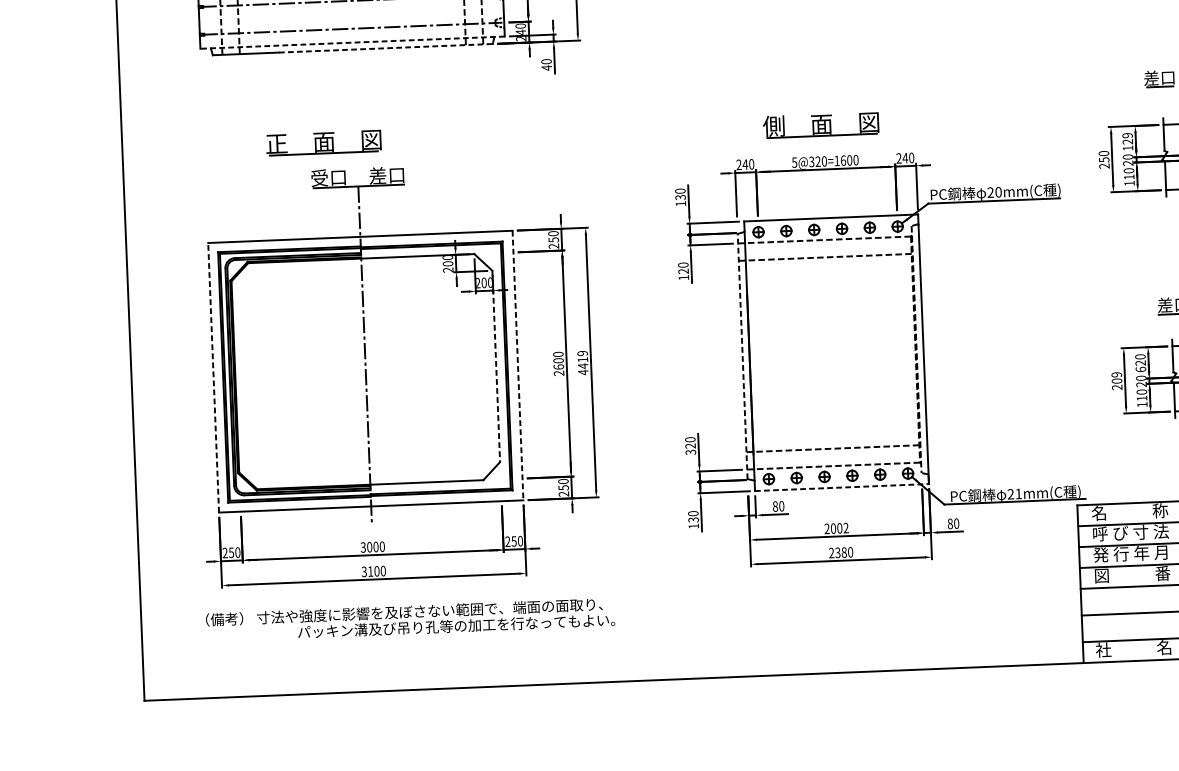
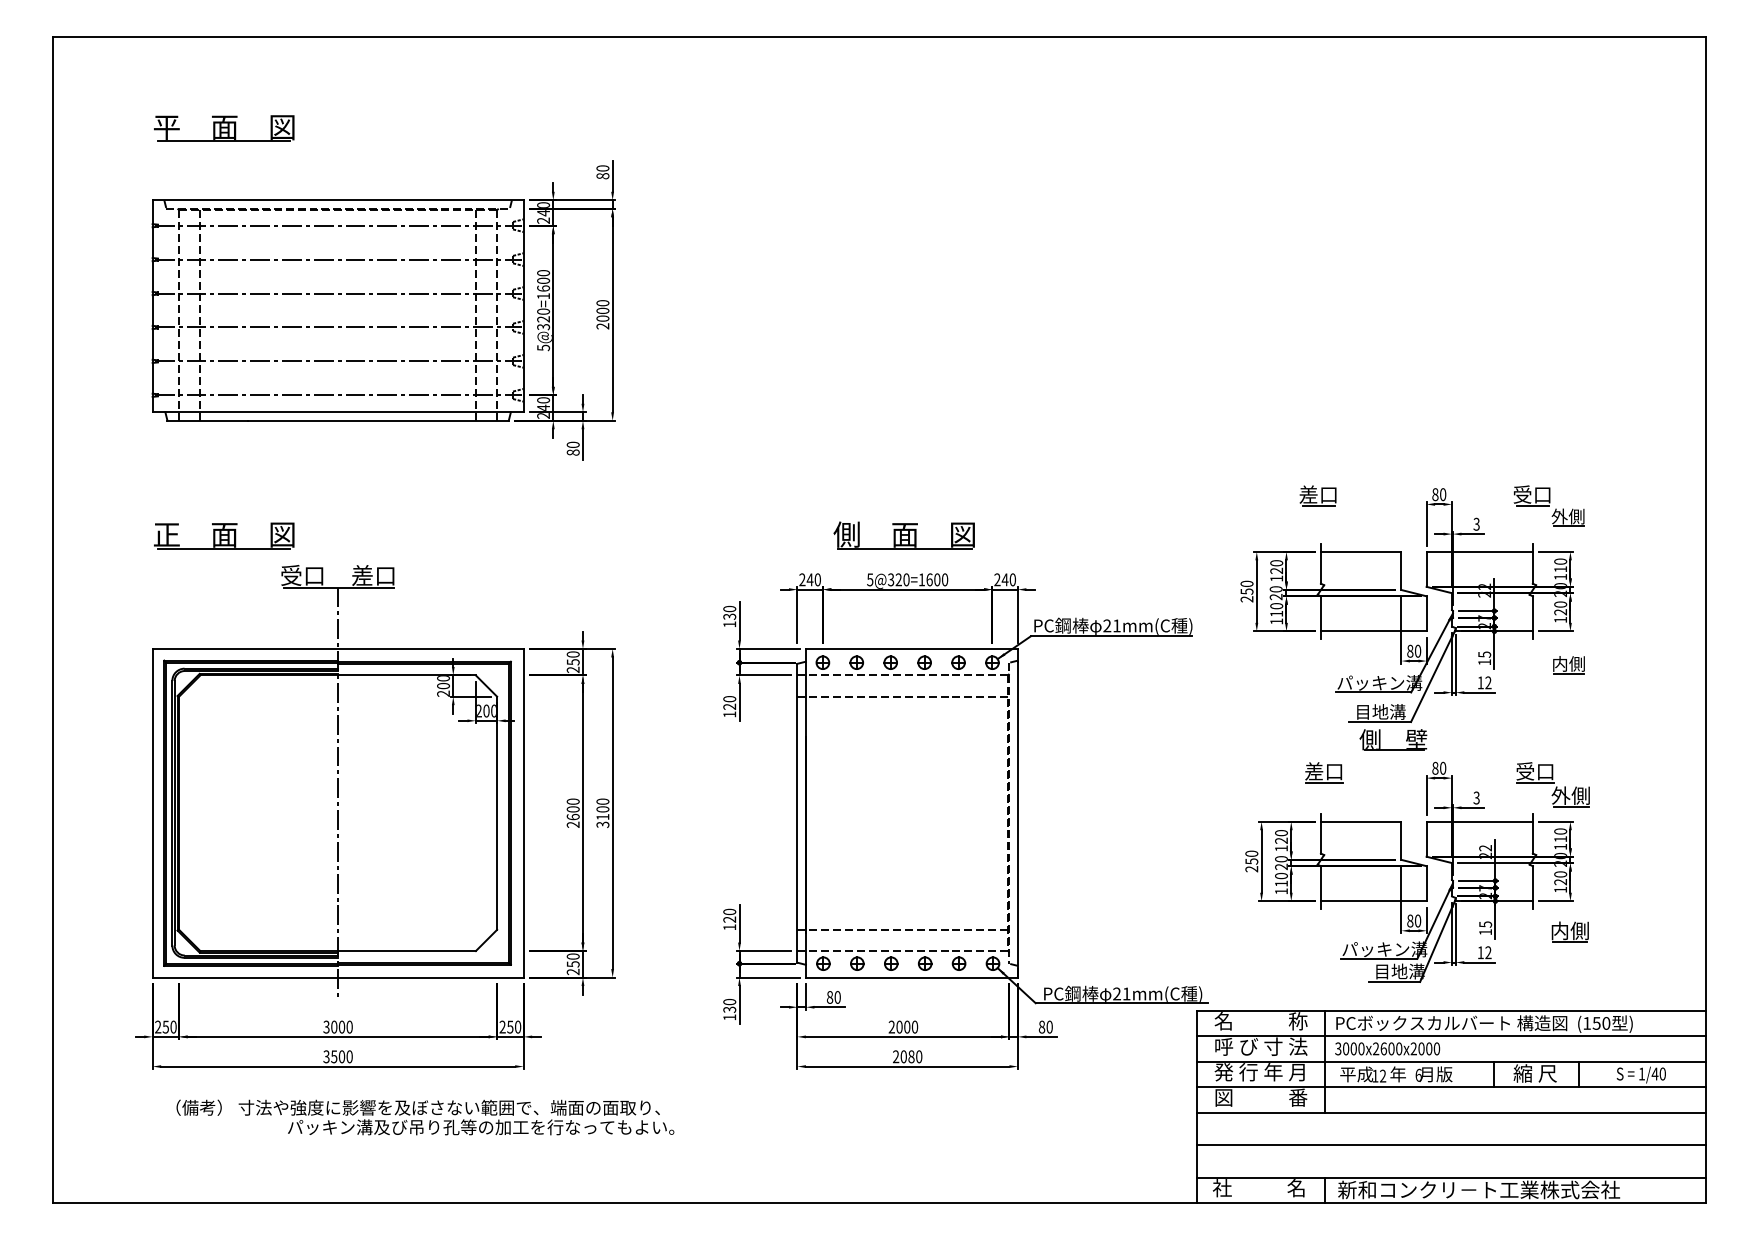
line: (352, 42) -> (337, 412), dashed -> solid
line: (385, 48) -> (378, 420), dashed -> solid
text: (546, 67) -> (572, 452), 40 -> 80
text: (1127, 135) -> (1276, 563), 129 -> 120
part: (324, 142) -> (224, 535), moved
text: (998, 191) -> (1116, 625), 20mm(C -> 21mm(C
line: (742, 355) -> (797, 812), dashed -> solid
text: (582, 363) -> (602, 813), 4419 -> 3100
line: (517, 365) -> (523, 813), dashed -> solid
line: (496, 366) -> (497, 813), dashed -> solid
text: (1140, 369) -> (1281, 848), 620 -> 120
line: (213, 377) -> (152, 812), dashed -> solid
text: (1116, 377) -> (1251, 857), 209 -> 250
text: (690, 452) -> (729, 927), 320 -> 120
line: (841, 487) -> (911, 977), dashed -> solid
text: (845, 527) -> (914, 1026), 2002 -> 2000
text: (837, 552) -> (903, 1056), 2380 -> 2080
text: (370, 571) -> (334, 1056), 3100 -> 3500
text: (410, 619) -> (425, 1117), moved

